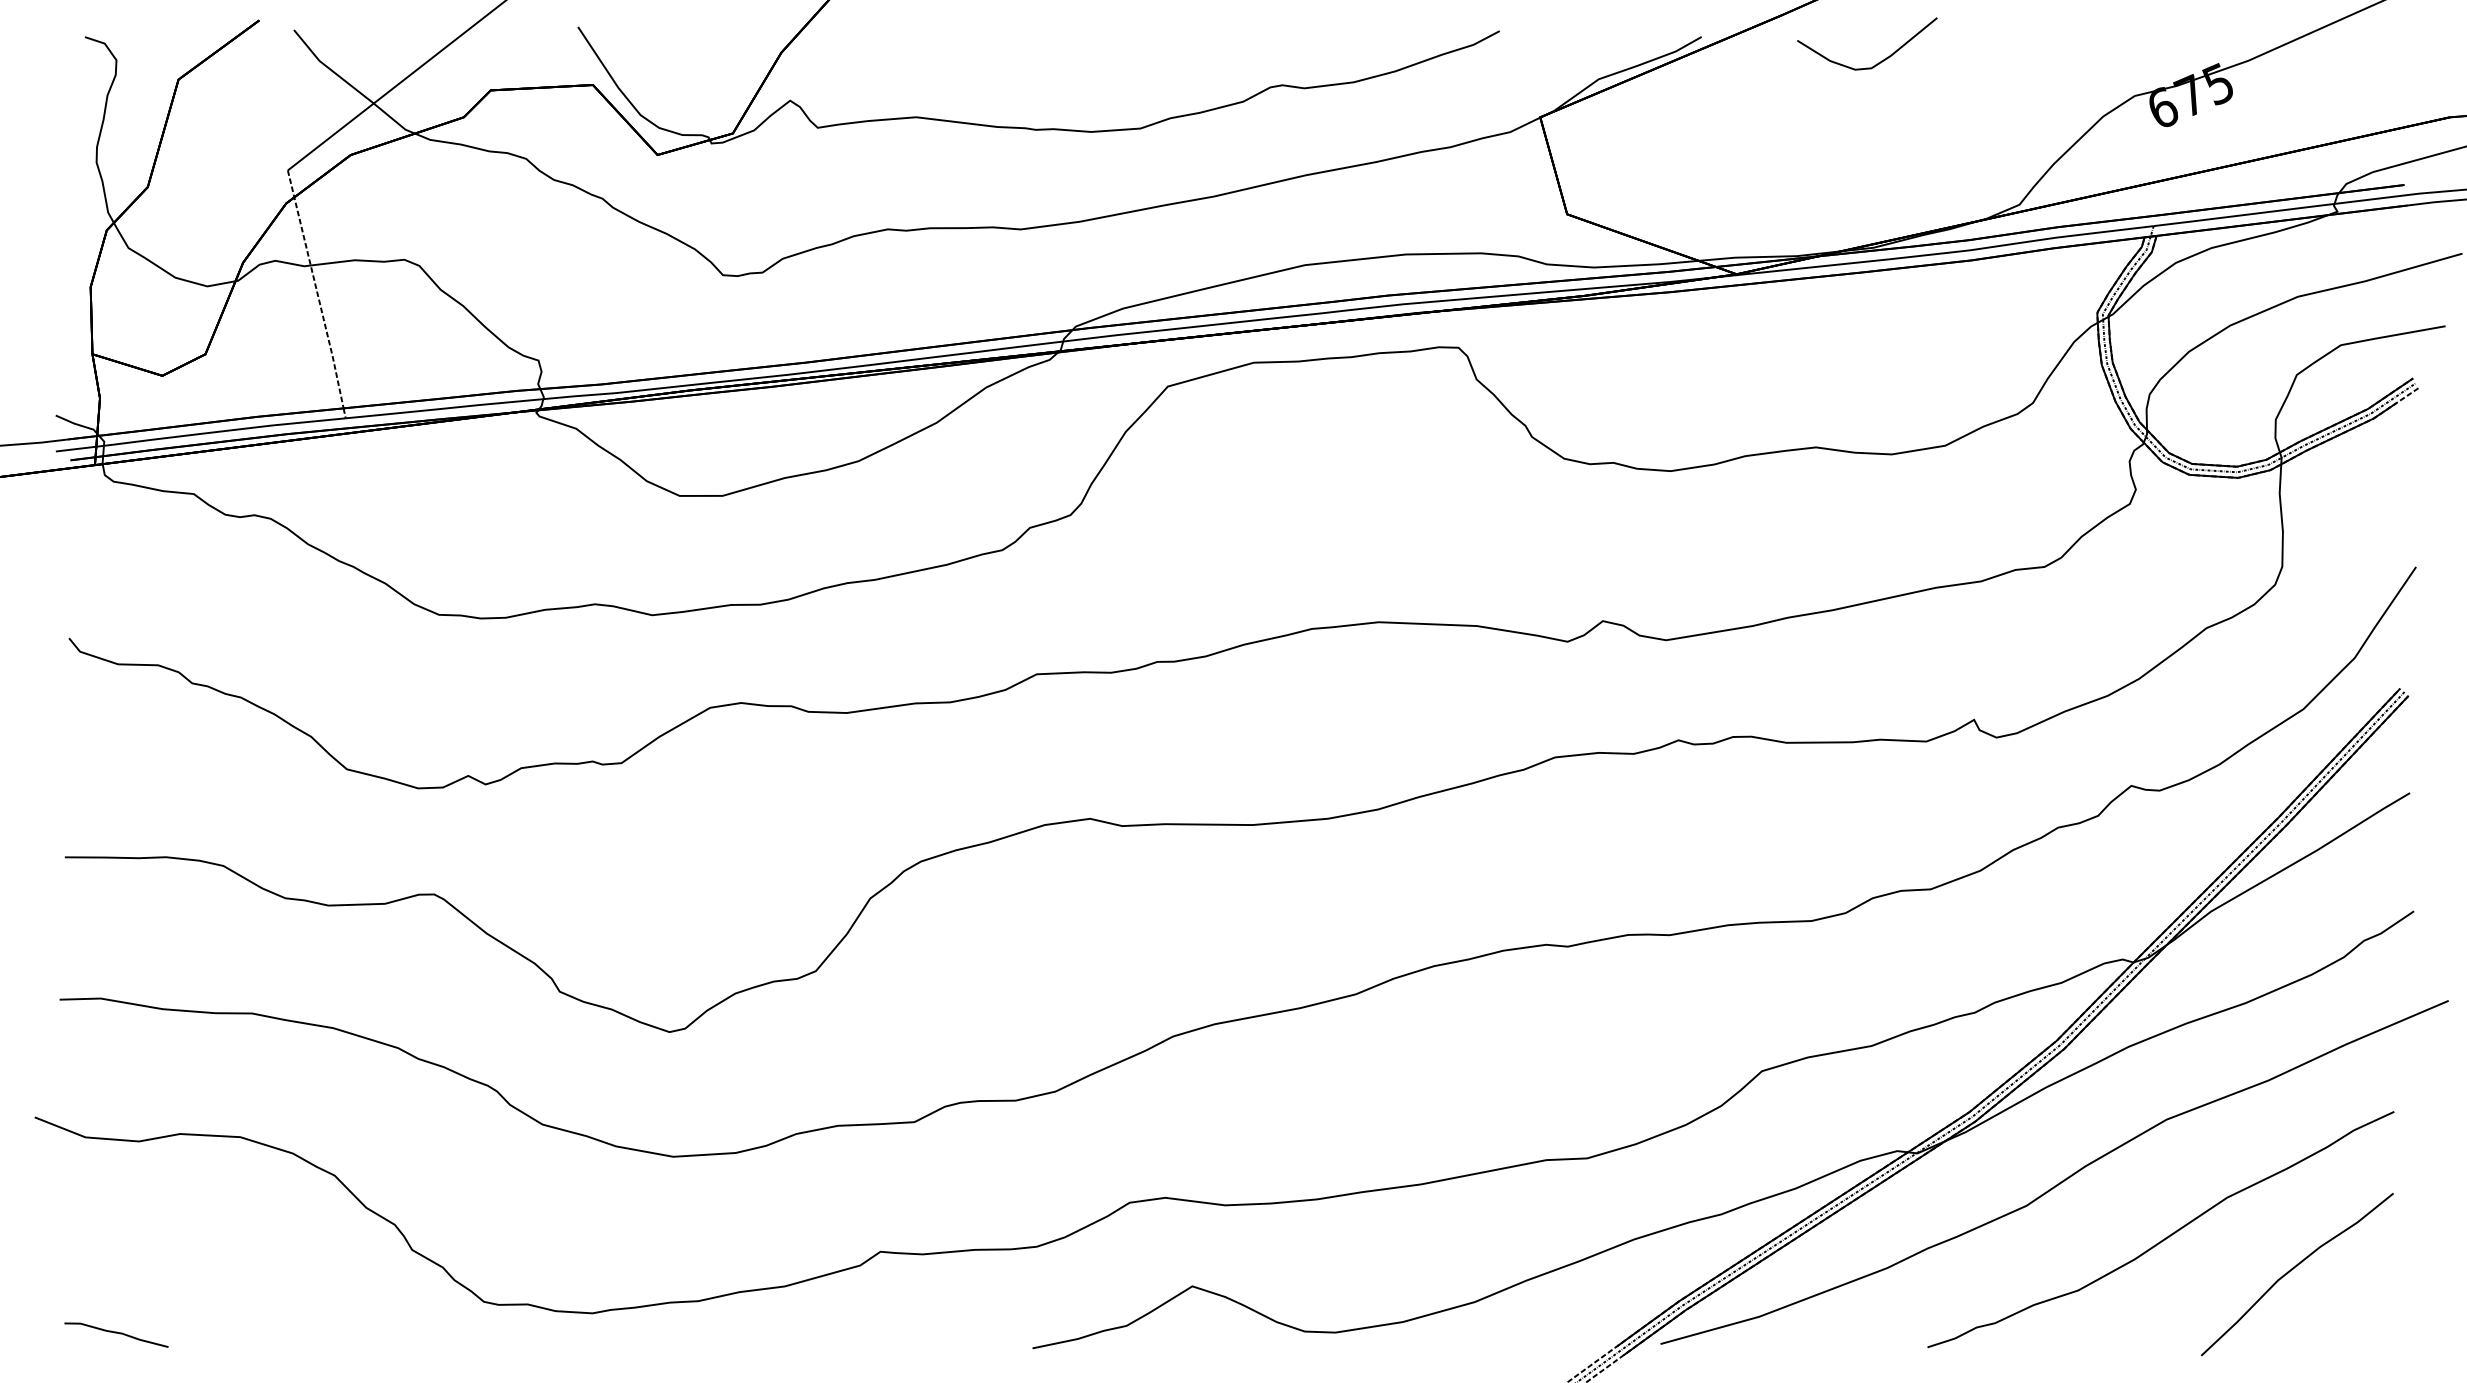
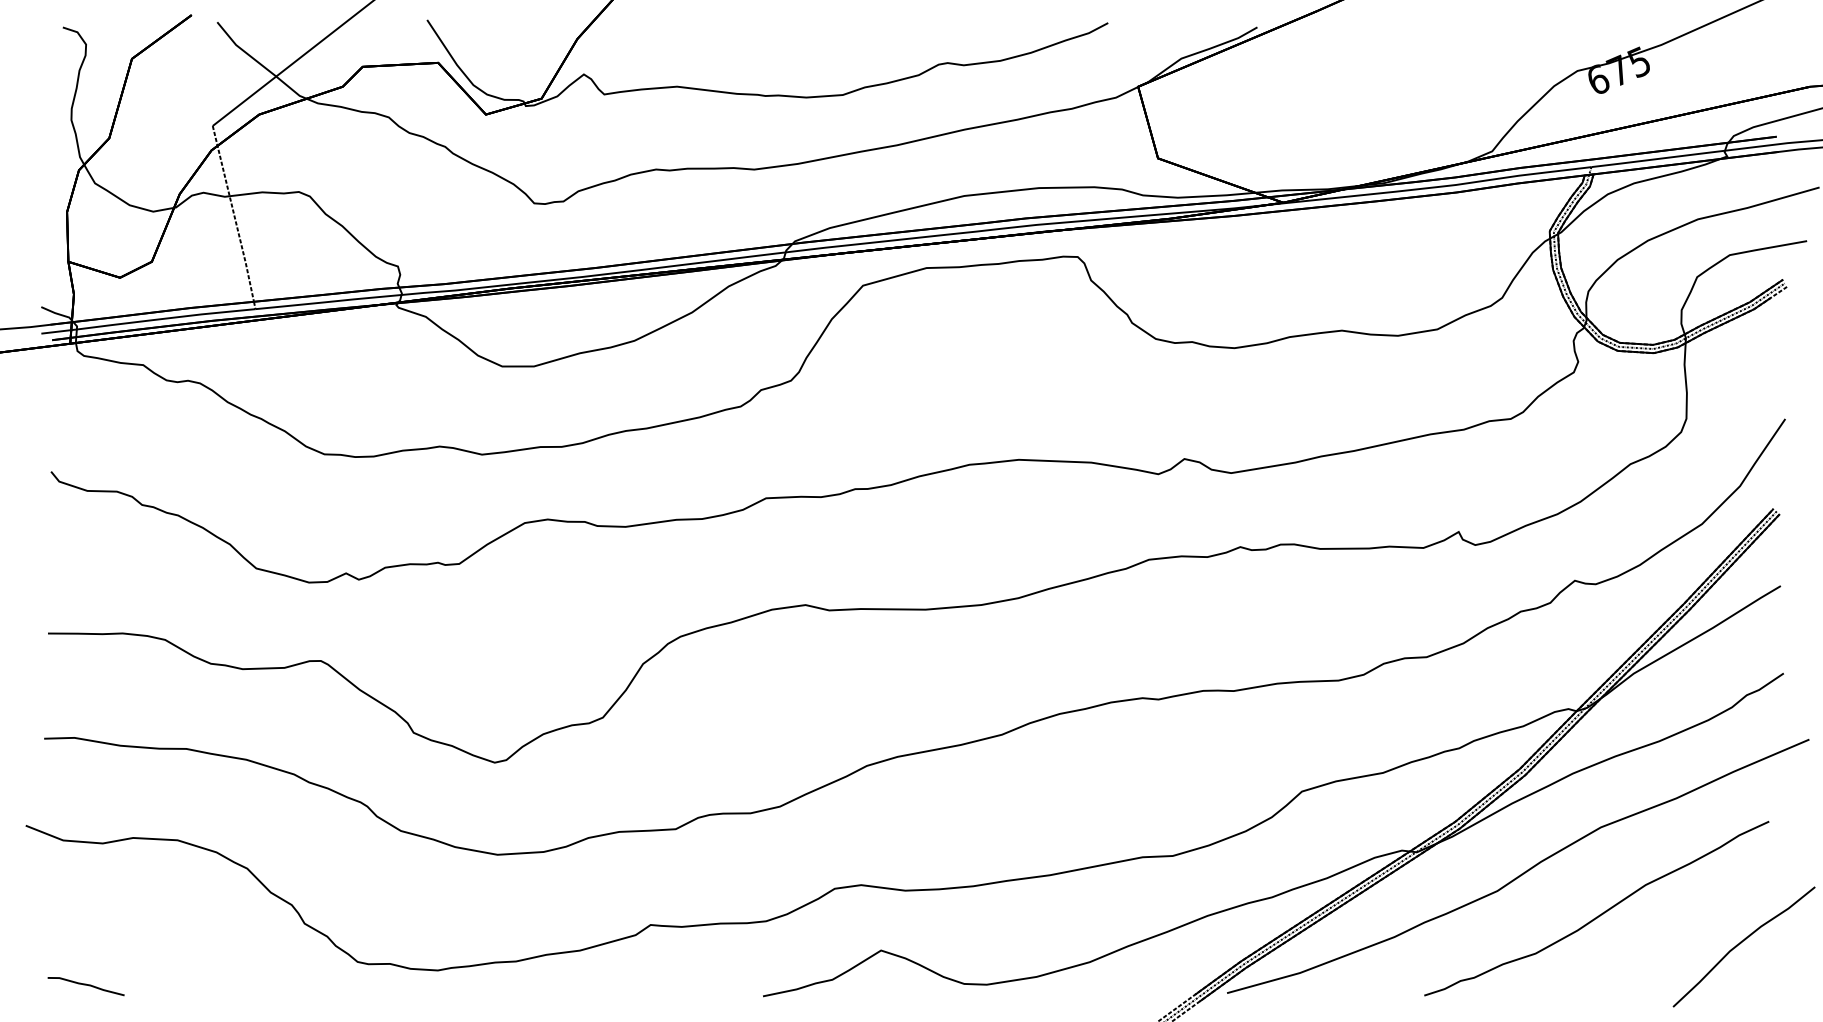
curve: (1878, 62) -> (1388, 46), removed
part: (2293, 1269) -> (1741, 943), moved

